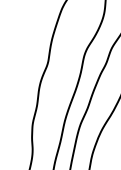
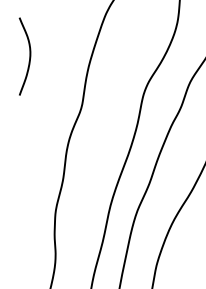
curve: (16, 33) -> (28, 56), added

